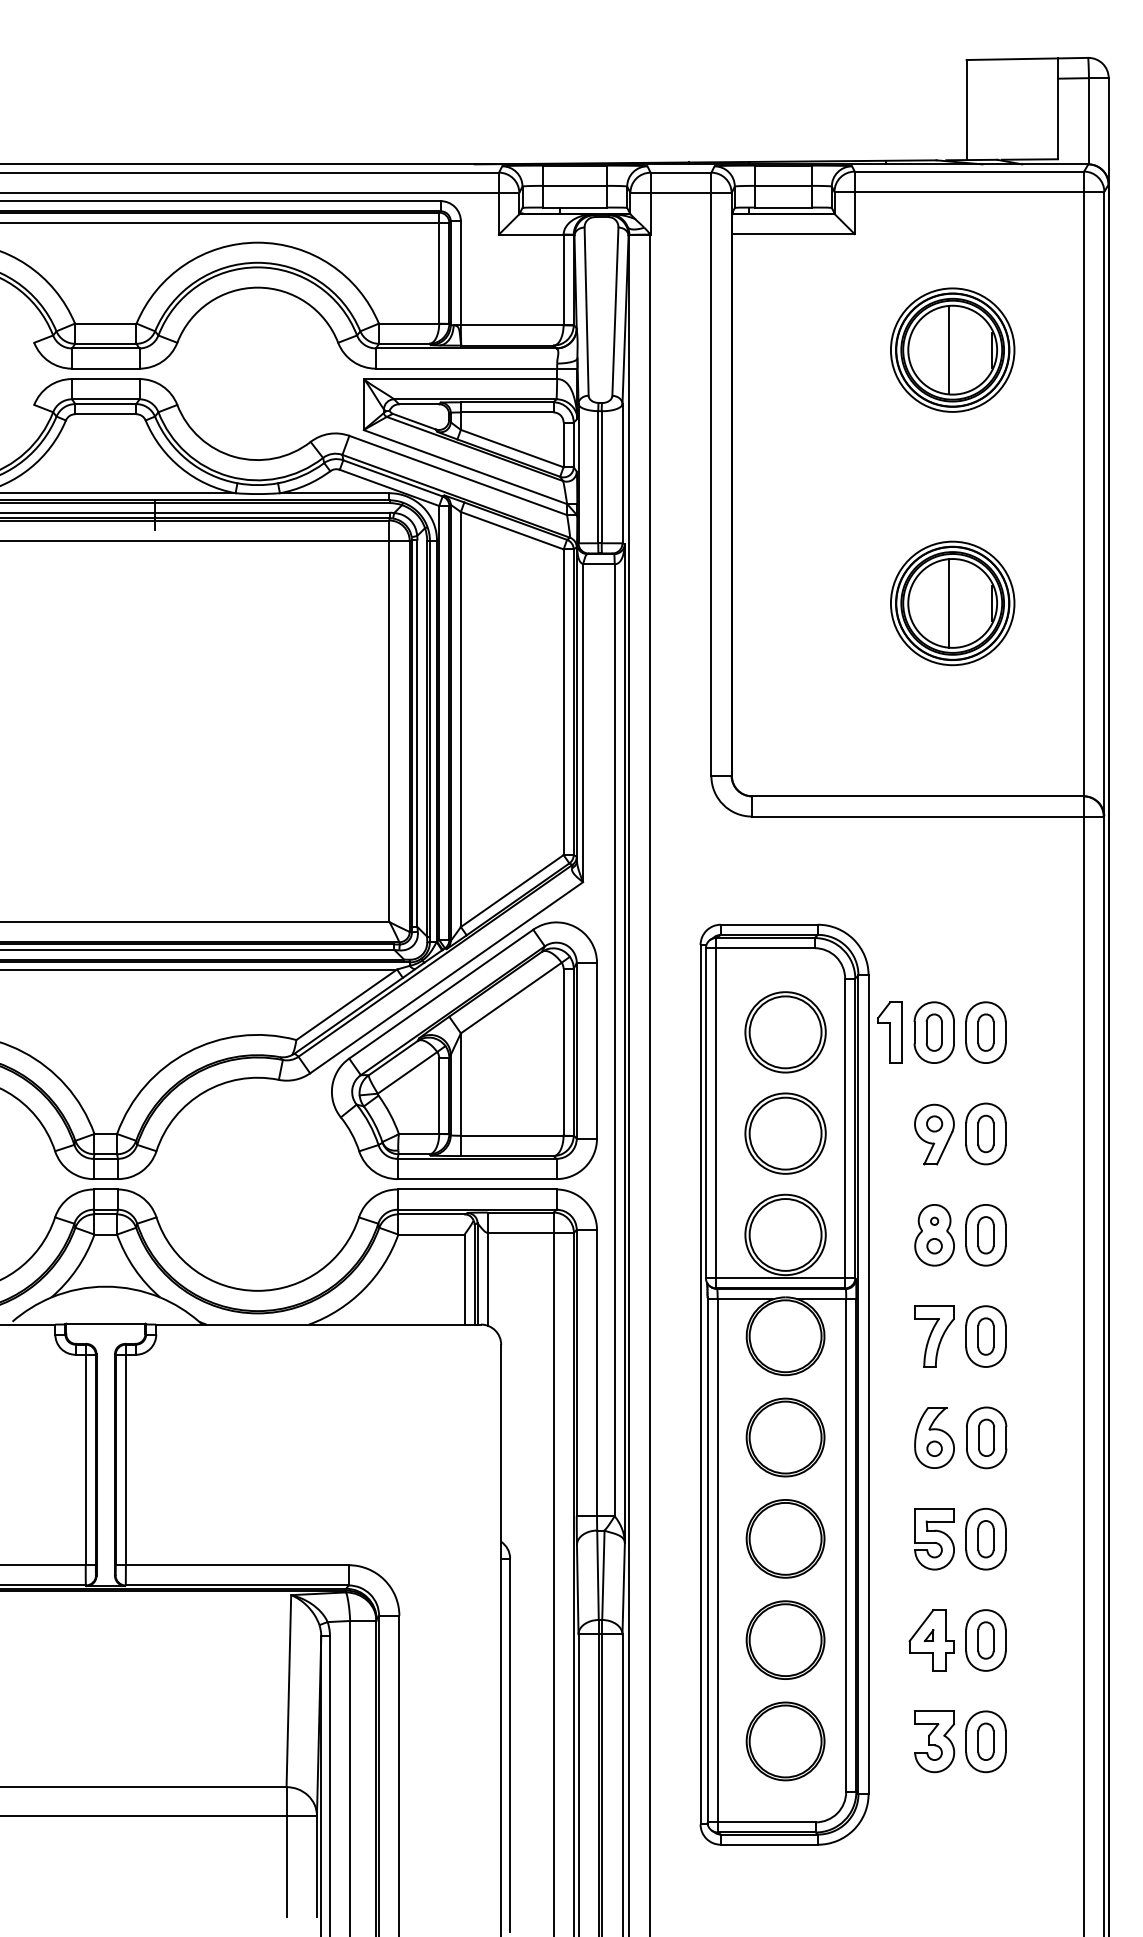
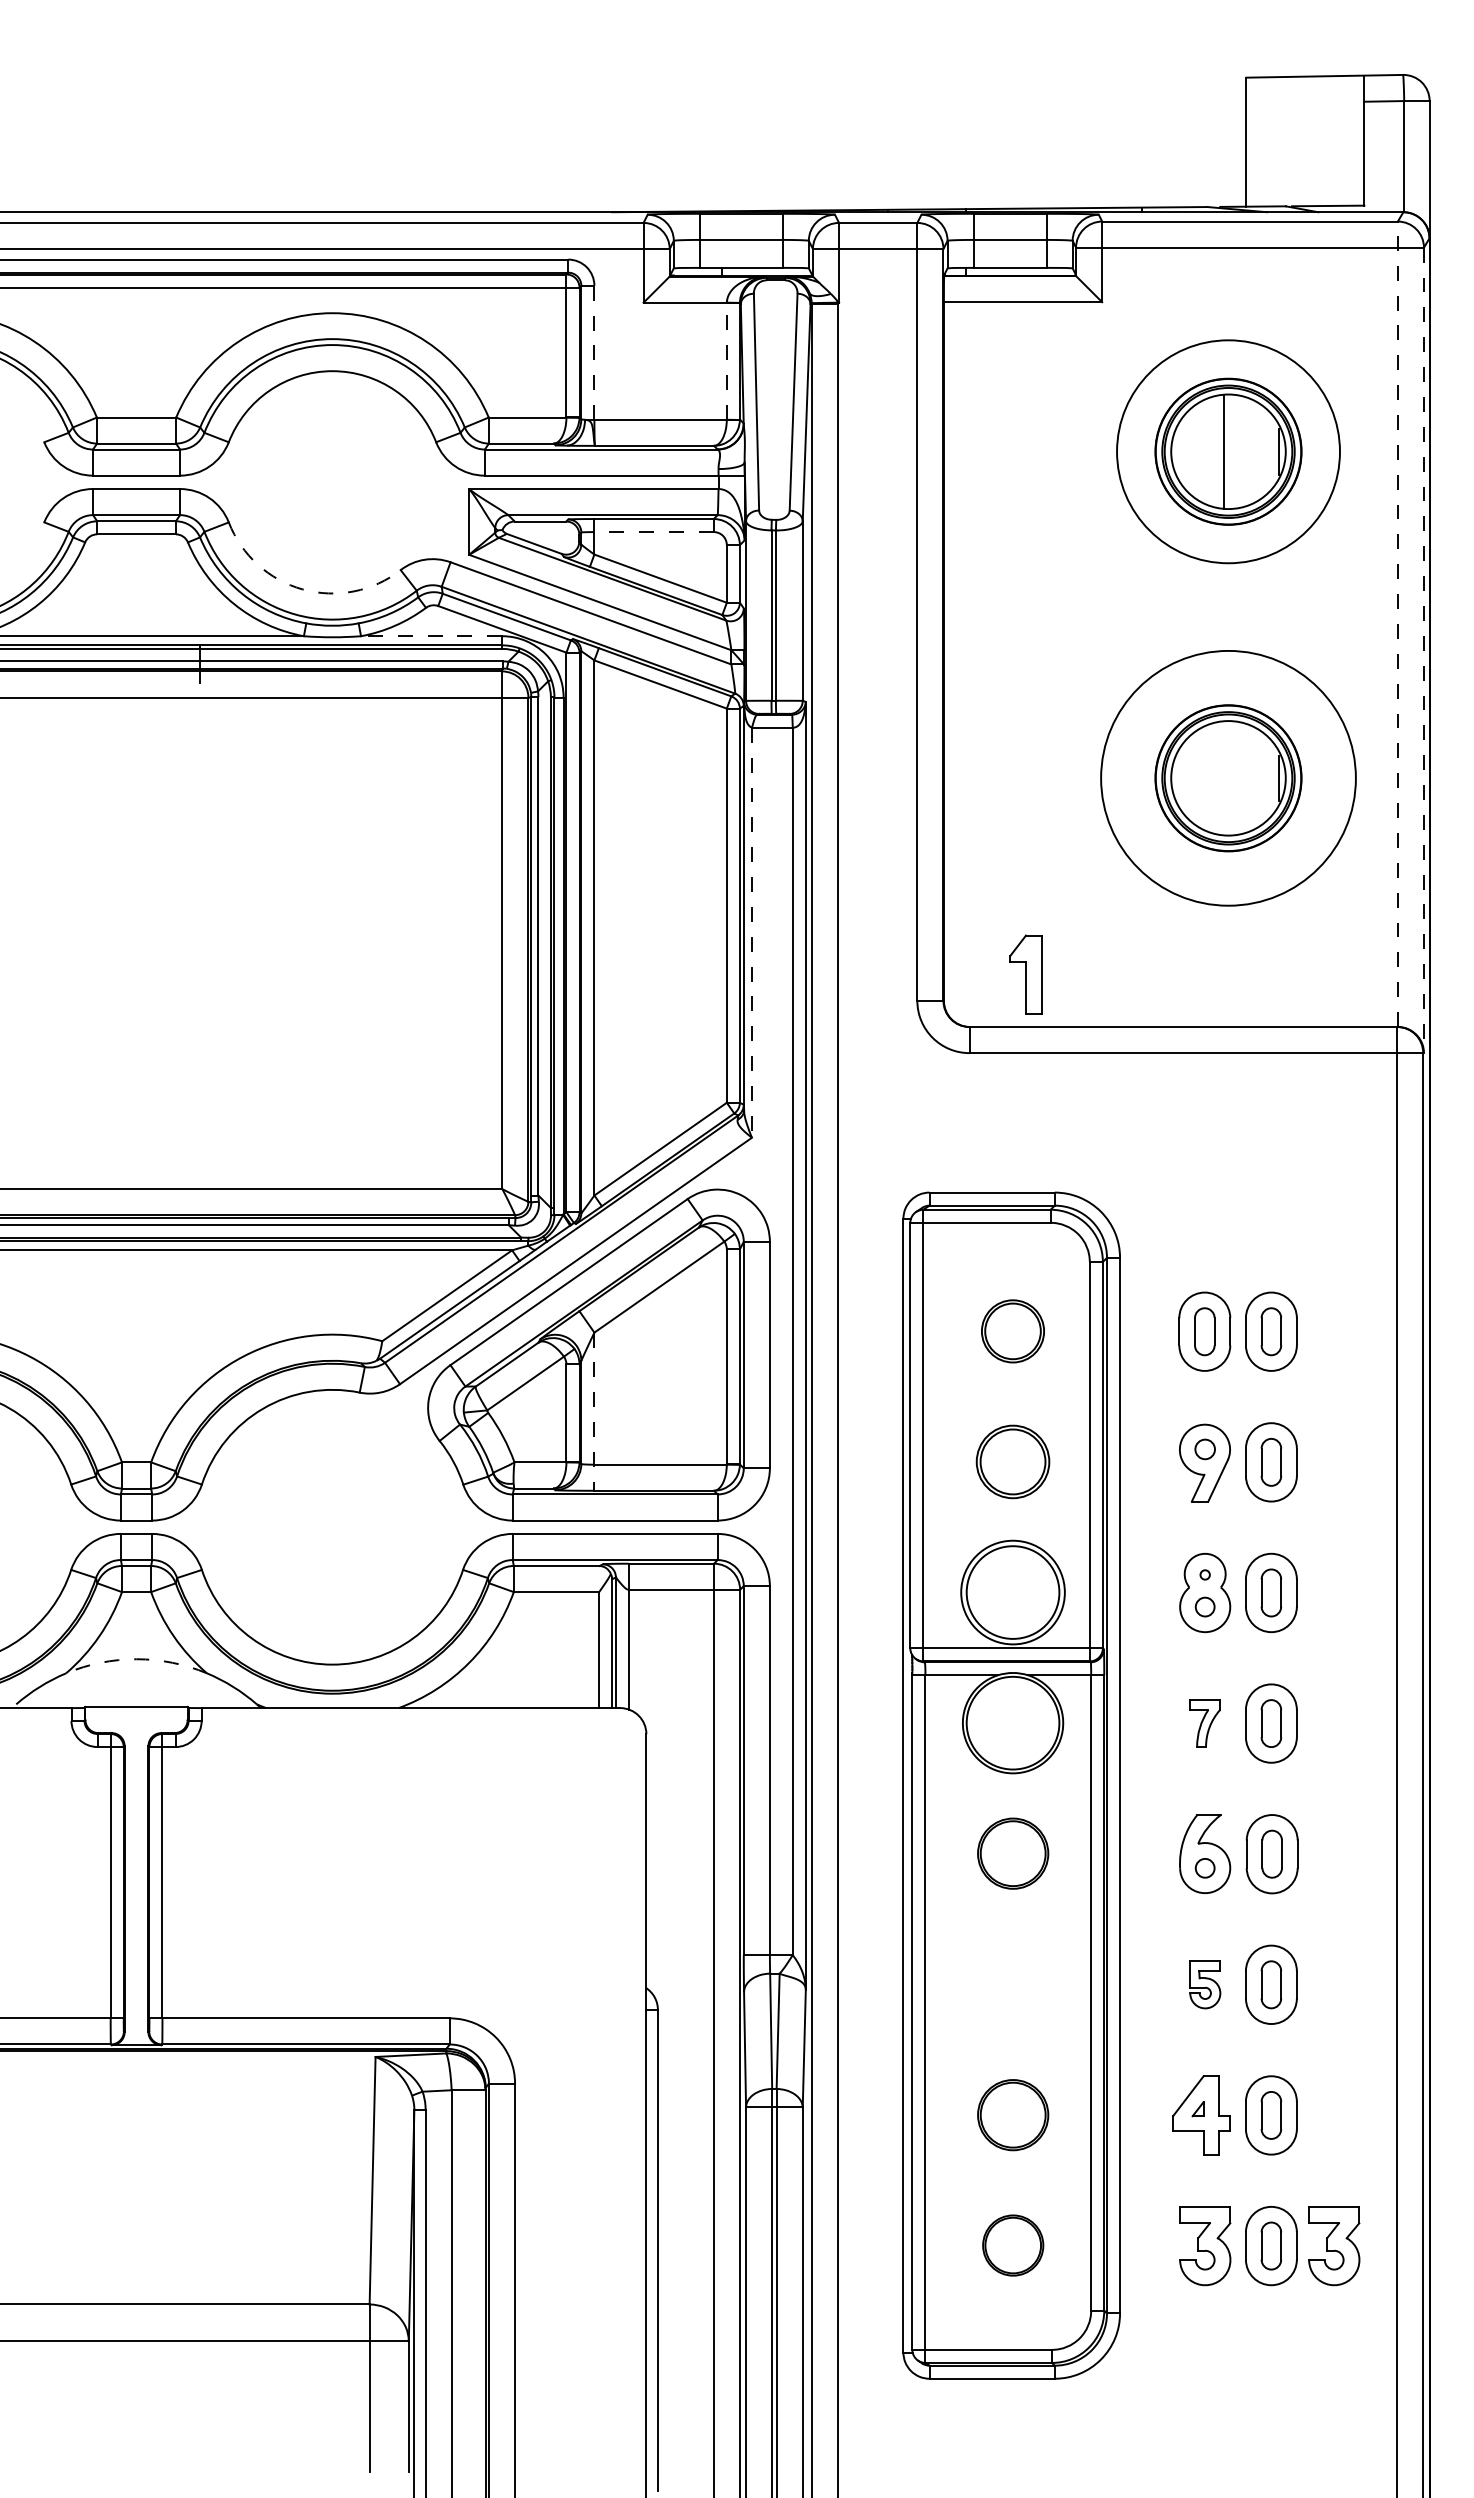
line: (460, 273) -> (594, 353), solid -> dashed
line: (563, 279) -> (726, 360), solid -> dashed
circle: (952, 349) -> (1228, 451), size x1.4
line: (507, 412) -> (654, 532), solid -> dashed
arc: (234, 456) -> (302, 589), solid -> dashed
line: (1083, 484) -> (1397, 624), solid -> dashed
line: (334, 493) -> (431, 636), solid -> dashed
line: (1103, 504) -> (1423, 650), solid -> dashed
circle: (952, 602) -> (1228, 777), size x1.6
line: (948, 603) -> (1223, 778), removed
line: (582, 723) -> (751, 932), solid -> dashed
part: (785, 1032) -> (1012, 1331), size x0.6
part: (889, 1032) -> (1025, 974), moved
line: (460, 1095) -> (594, 1412), solid -> dashed
part: (785, 1133) -> (1012, 1461), size x0.7
arc: (105, 1286) -> (136, 1659), solid -> dashed
part: (934, 1336) -> (1204, 1723), size x0.6
part: (785, 1437) -> (1013, 1853), size x0.7
part: (785, 1538) -> (1013, 1984), removed
part: (934, 1538) -> (1205, 1984), size x0.6
part: (785, 1640) -> (1013, 2115), size x0.7
part: (785, 1741) -> (1013, 2245), size x0.6
part: (1034, 1742) -> (1334, 2246), added

